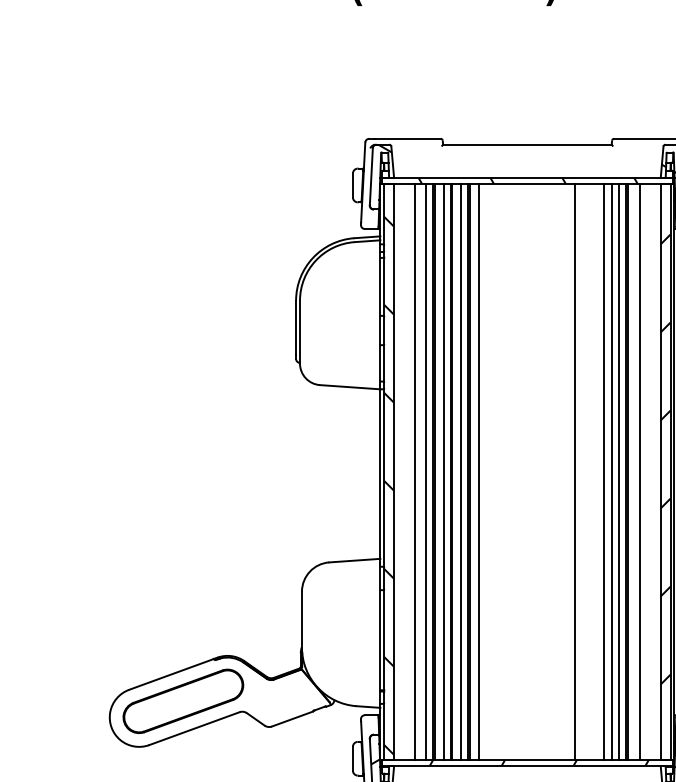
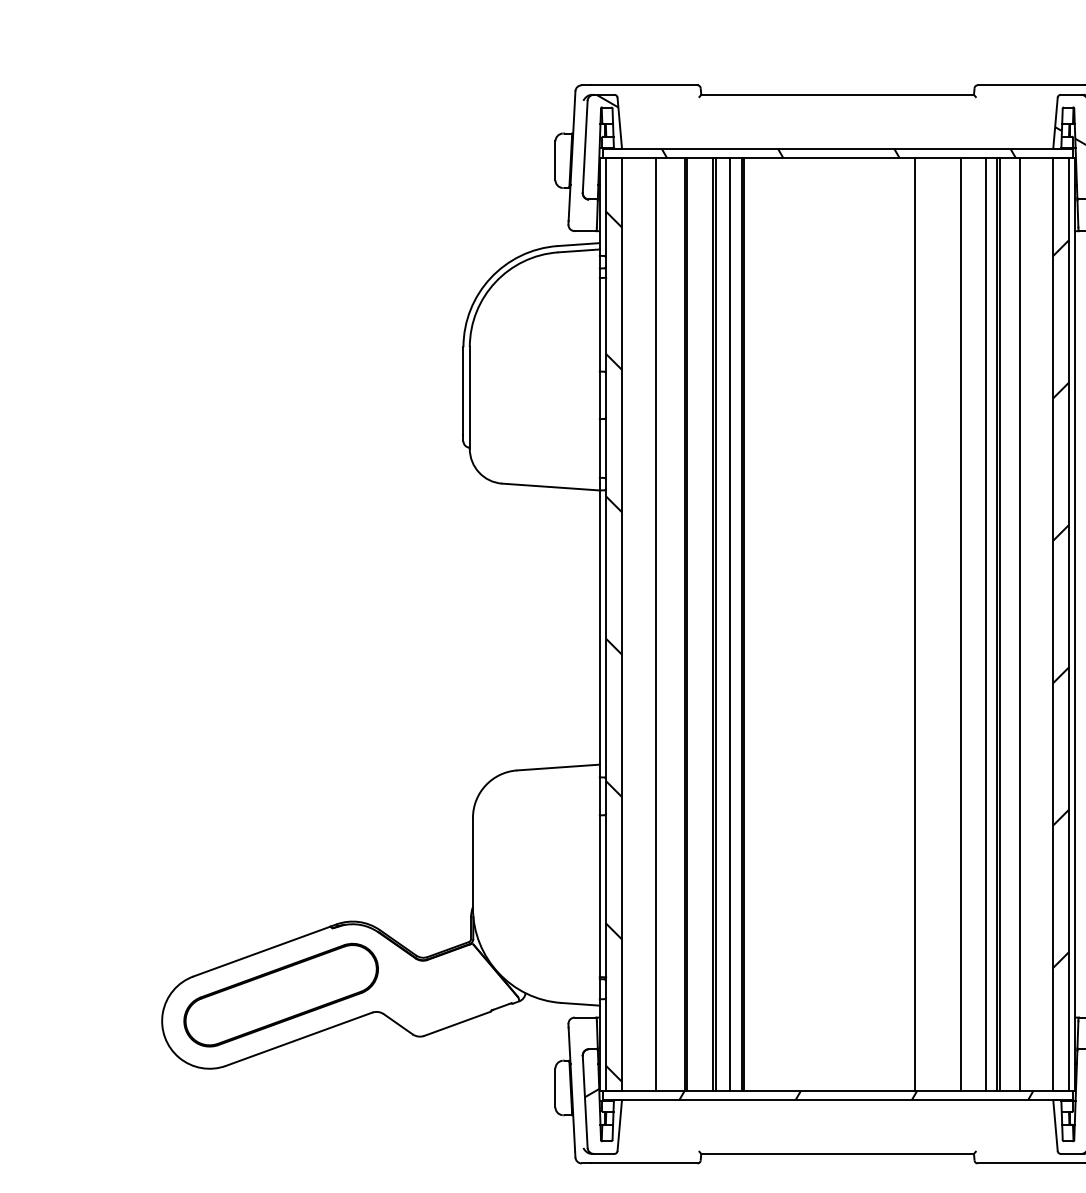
line: (425, 471) -> (672, 623), removed
line: (443, 471) -> (701, 623), removed
line: (478, 471) -> (758, 623), removed
line: (611, 471) -> (973, 623), removed

